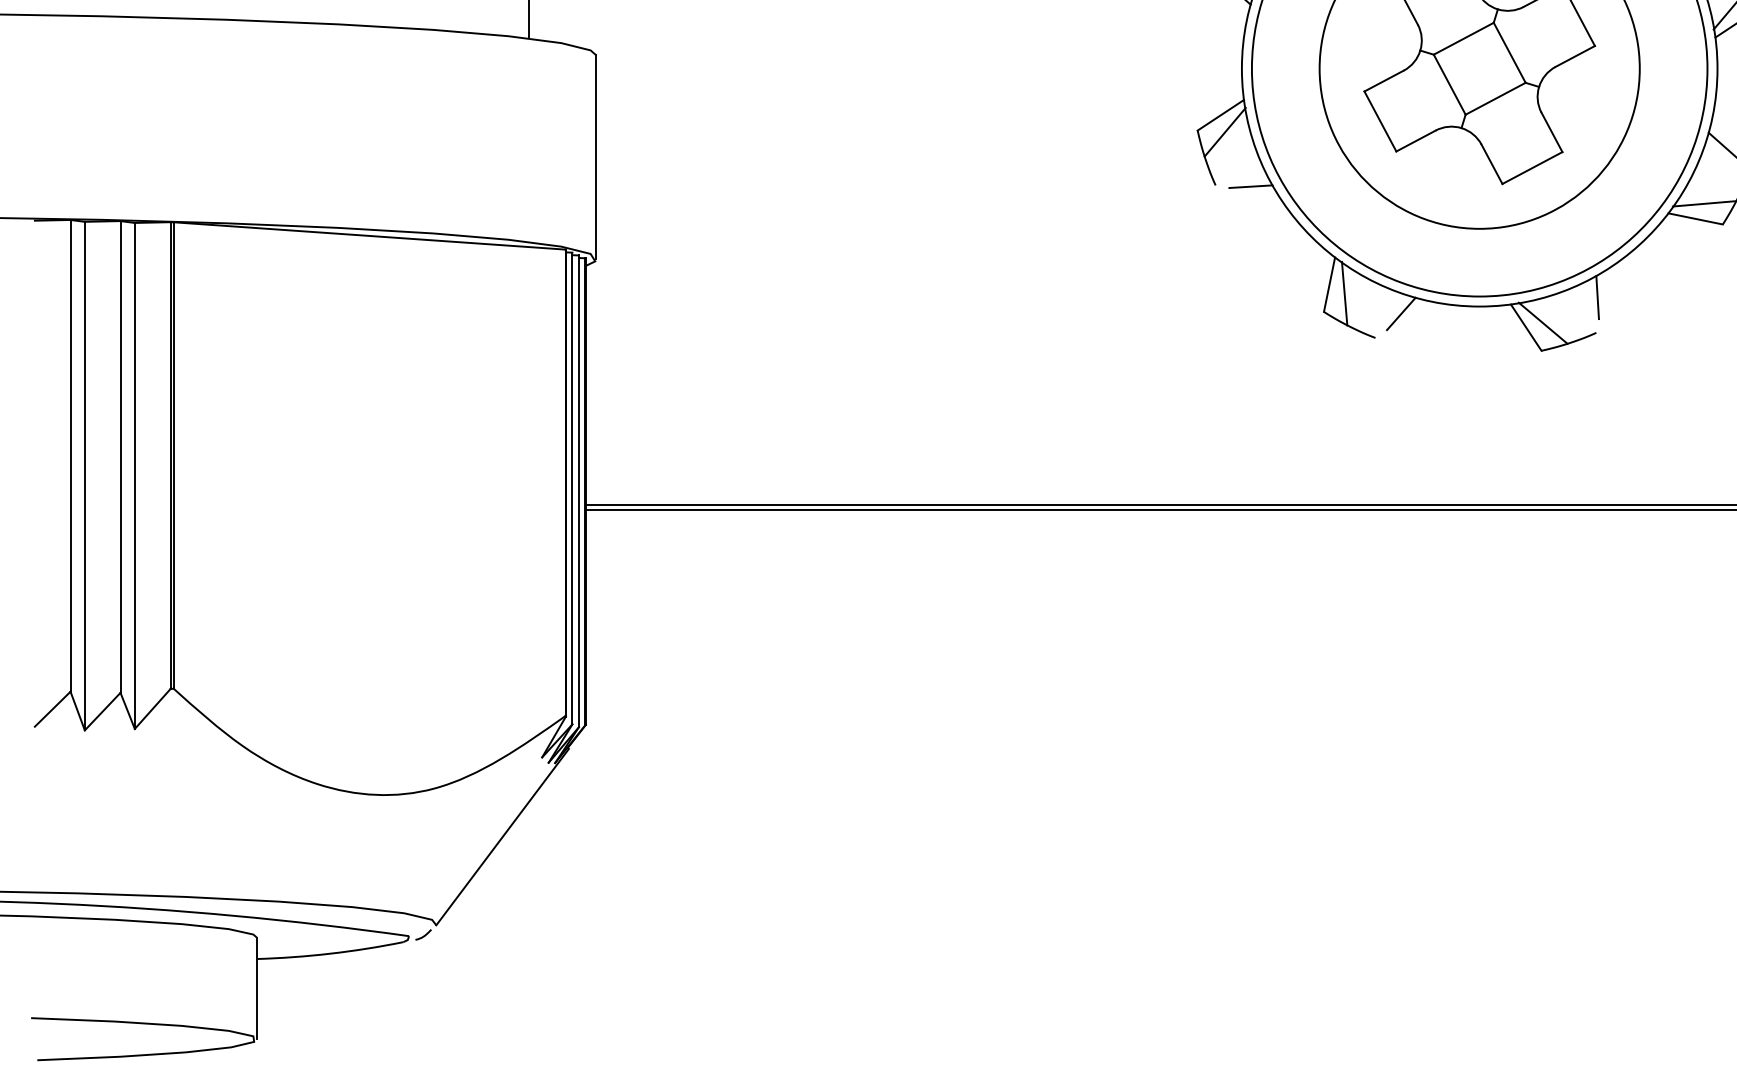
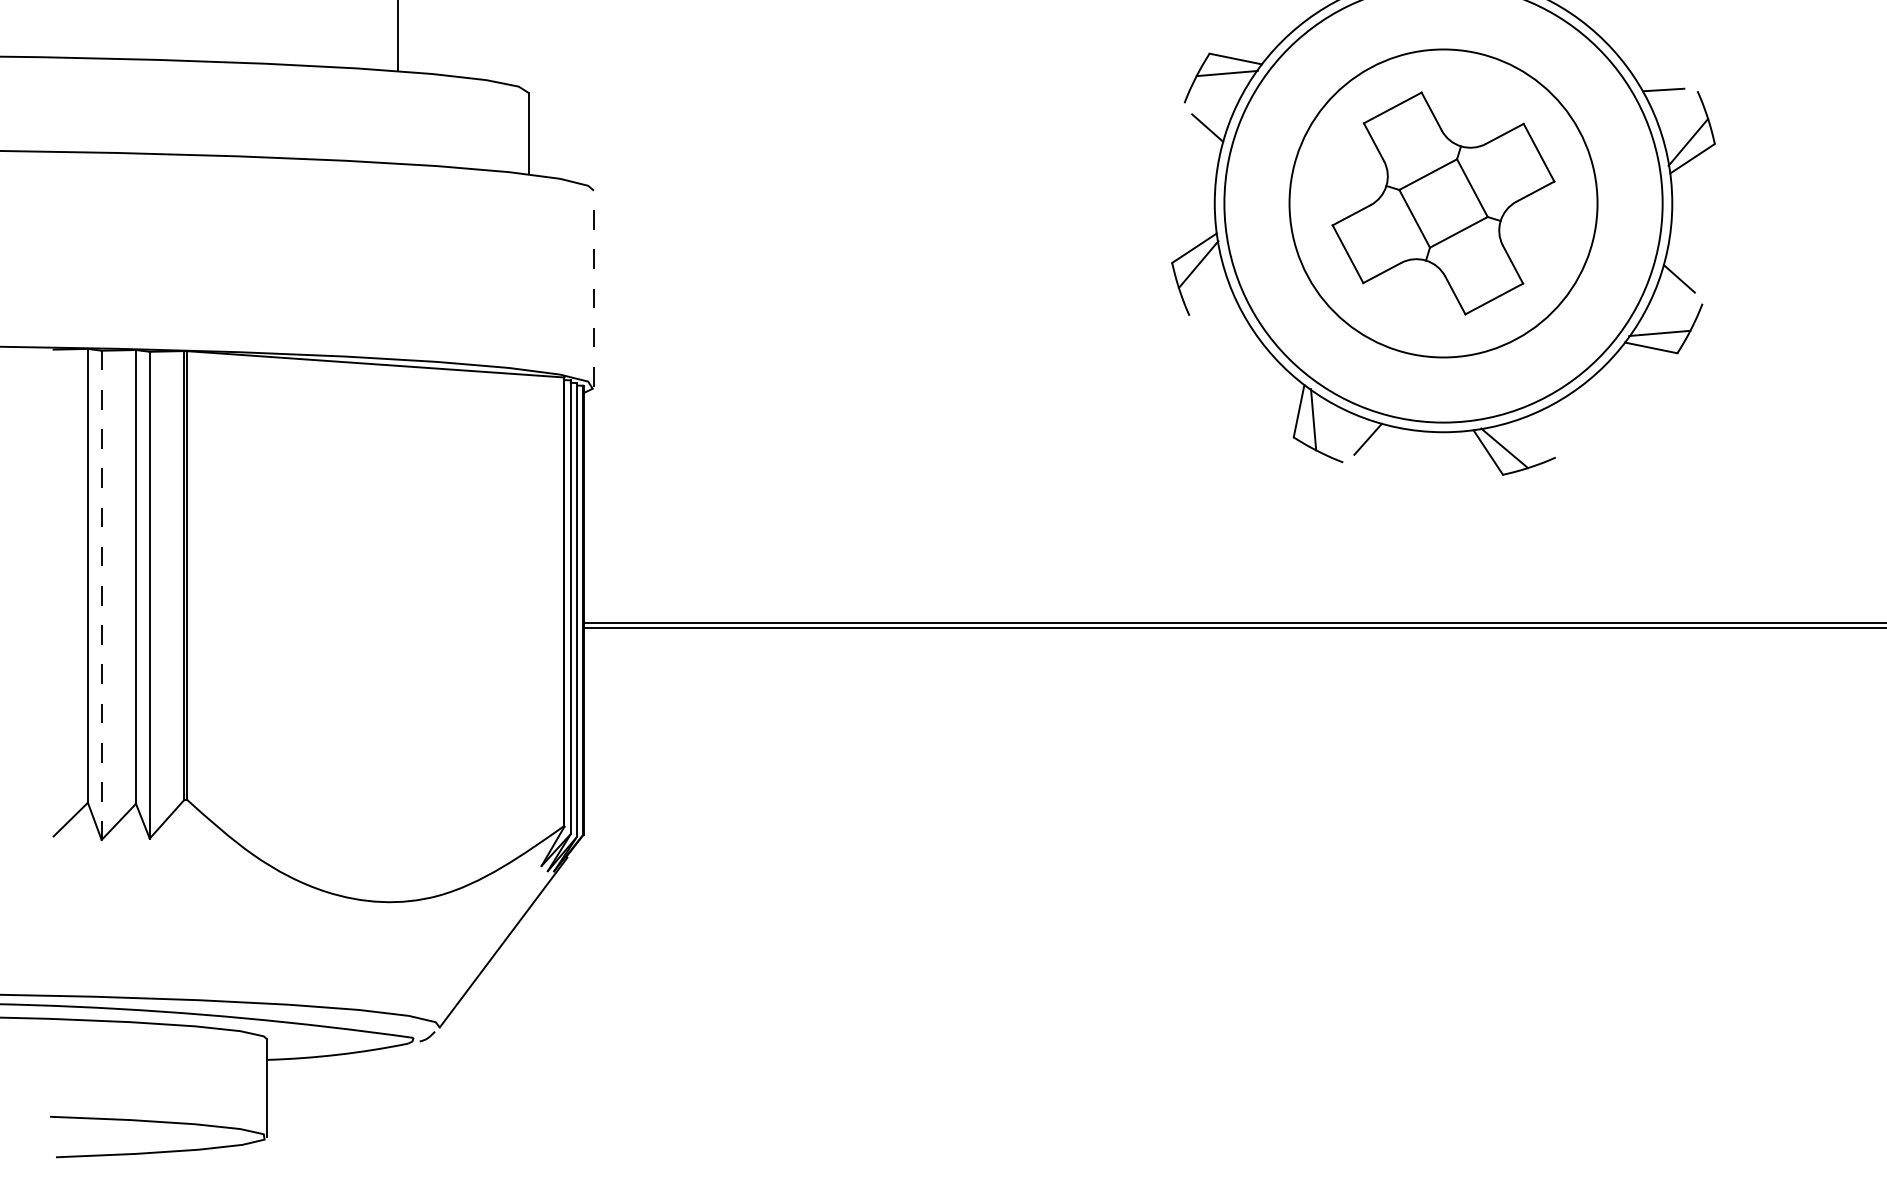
line: (596, 157) -> (593, 288), solid -> dashed
line: (1250, 186) -> (1223, 316), removed
line: (1597, 297) -> (1556, 423), removed
line: (84, 476) -> (101, 595), solid -> dashed

